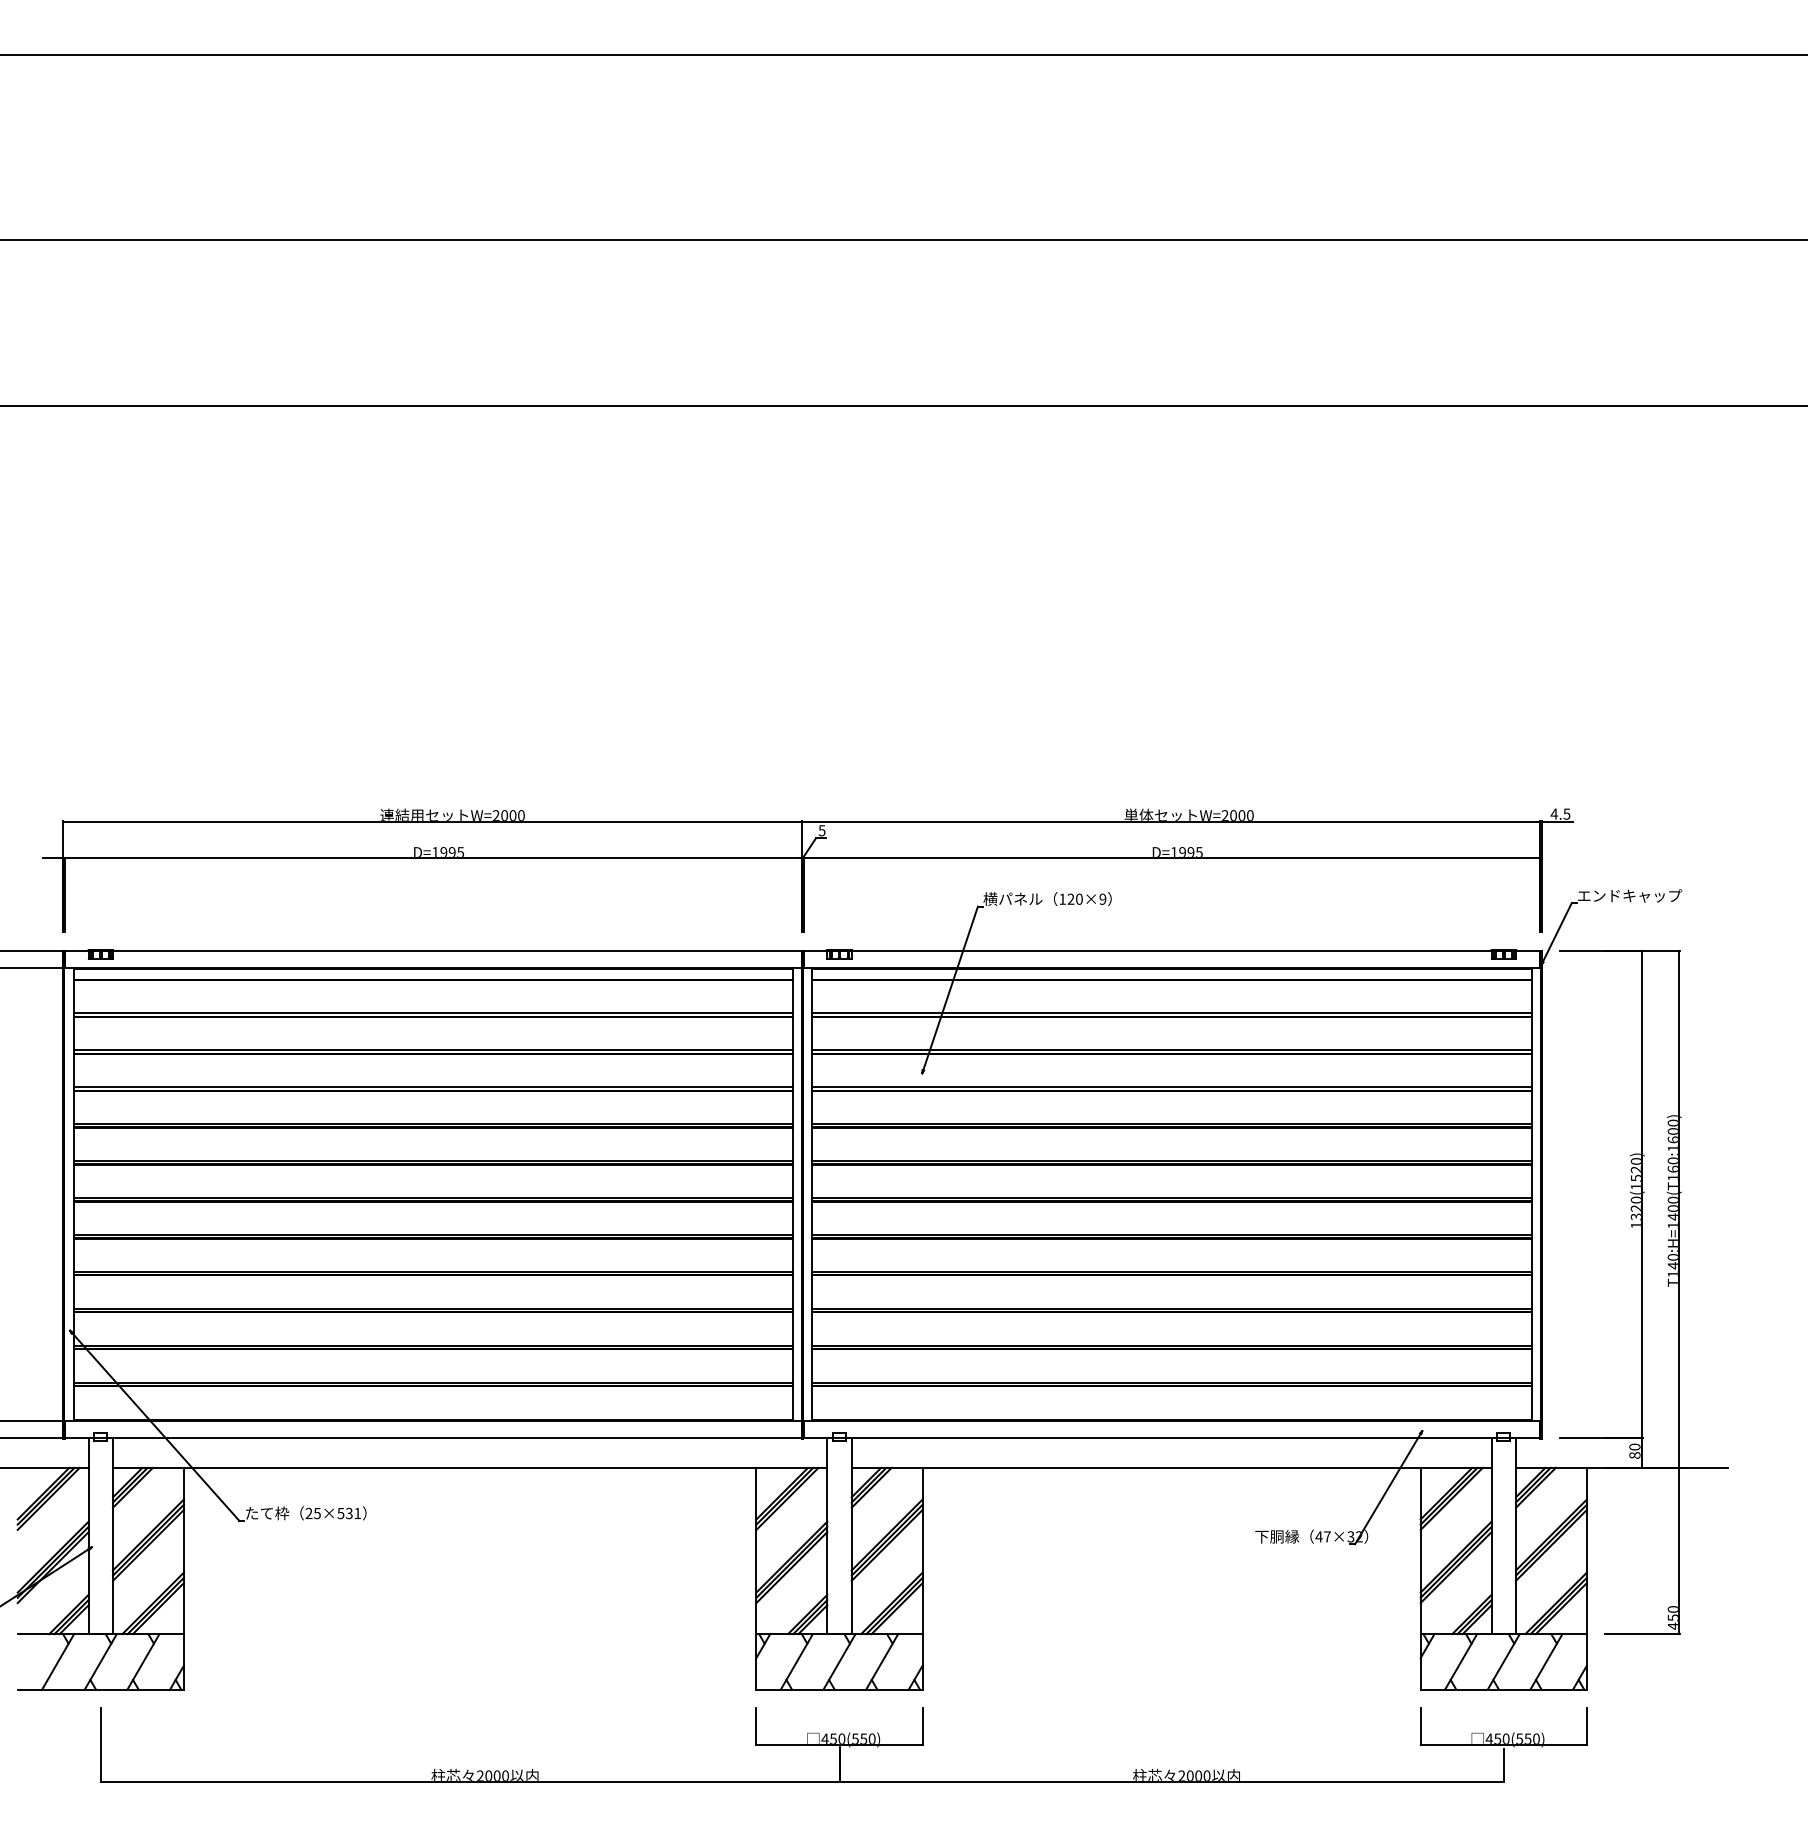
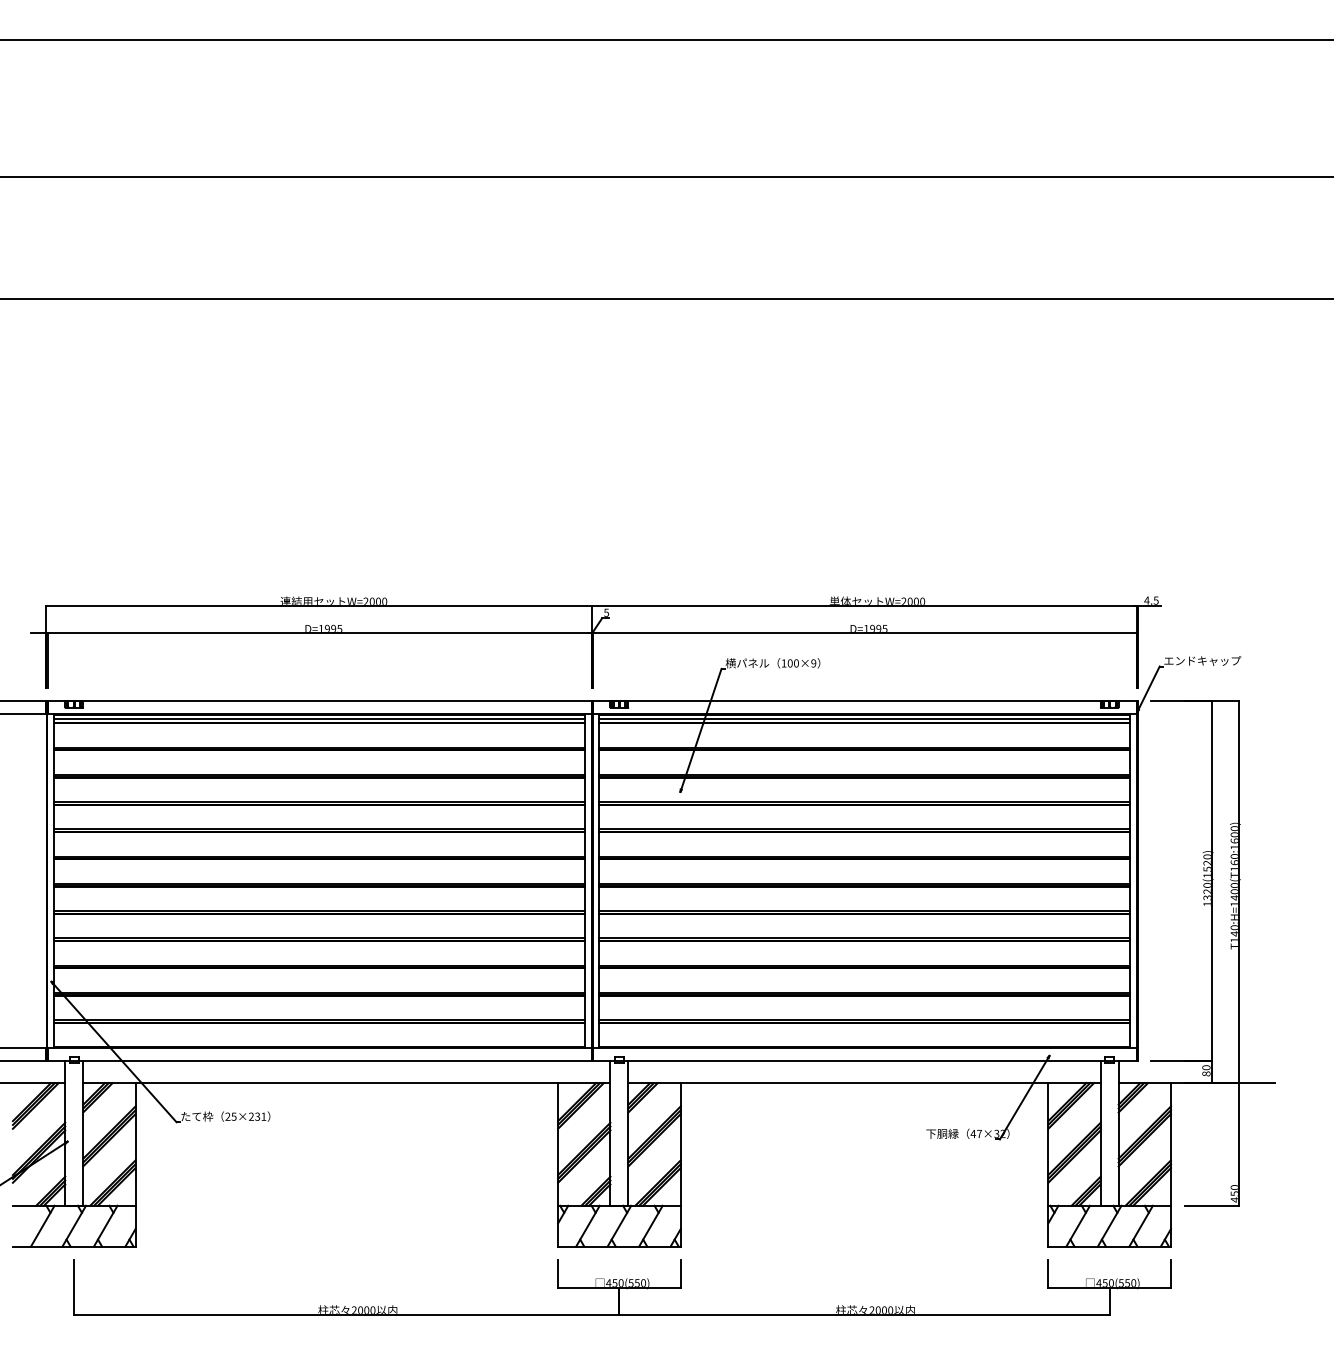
text: (1070, 898) -> (789, 662), 120×9 -> 100×9
line: (432, 974) -> (319, 718), added
line: (1171, 974) -> (864, 718), added
text: (340, 1513) -> (251, 1116), 25×531 -> 25×231

